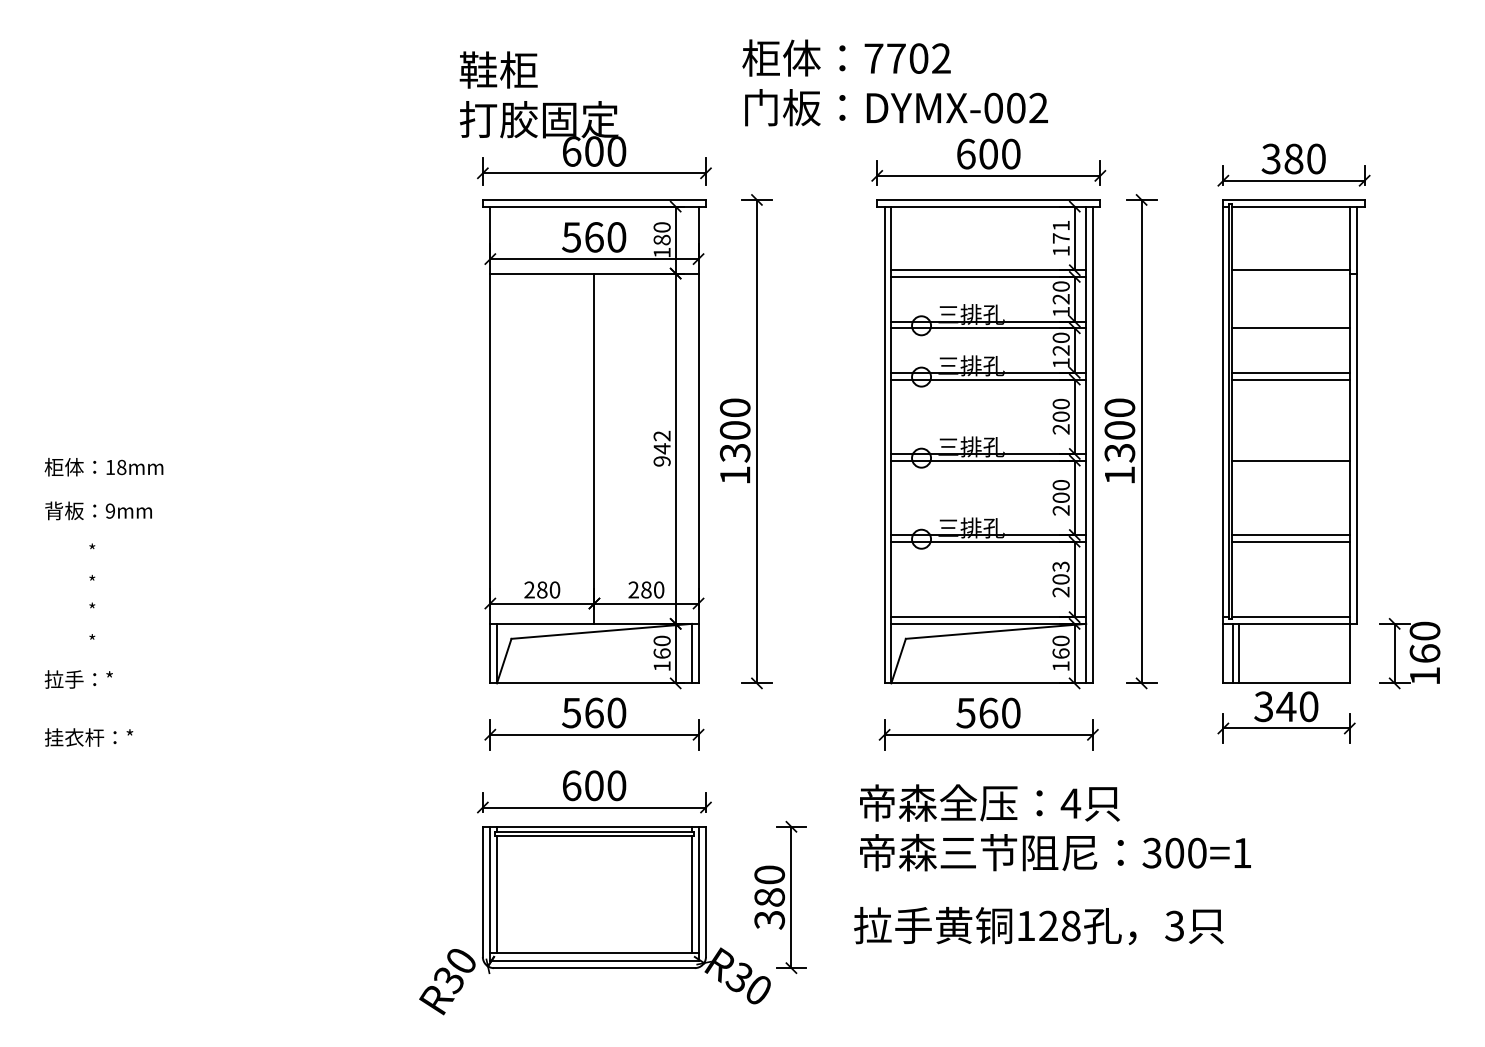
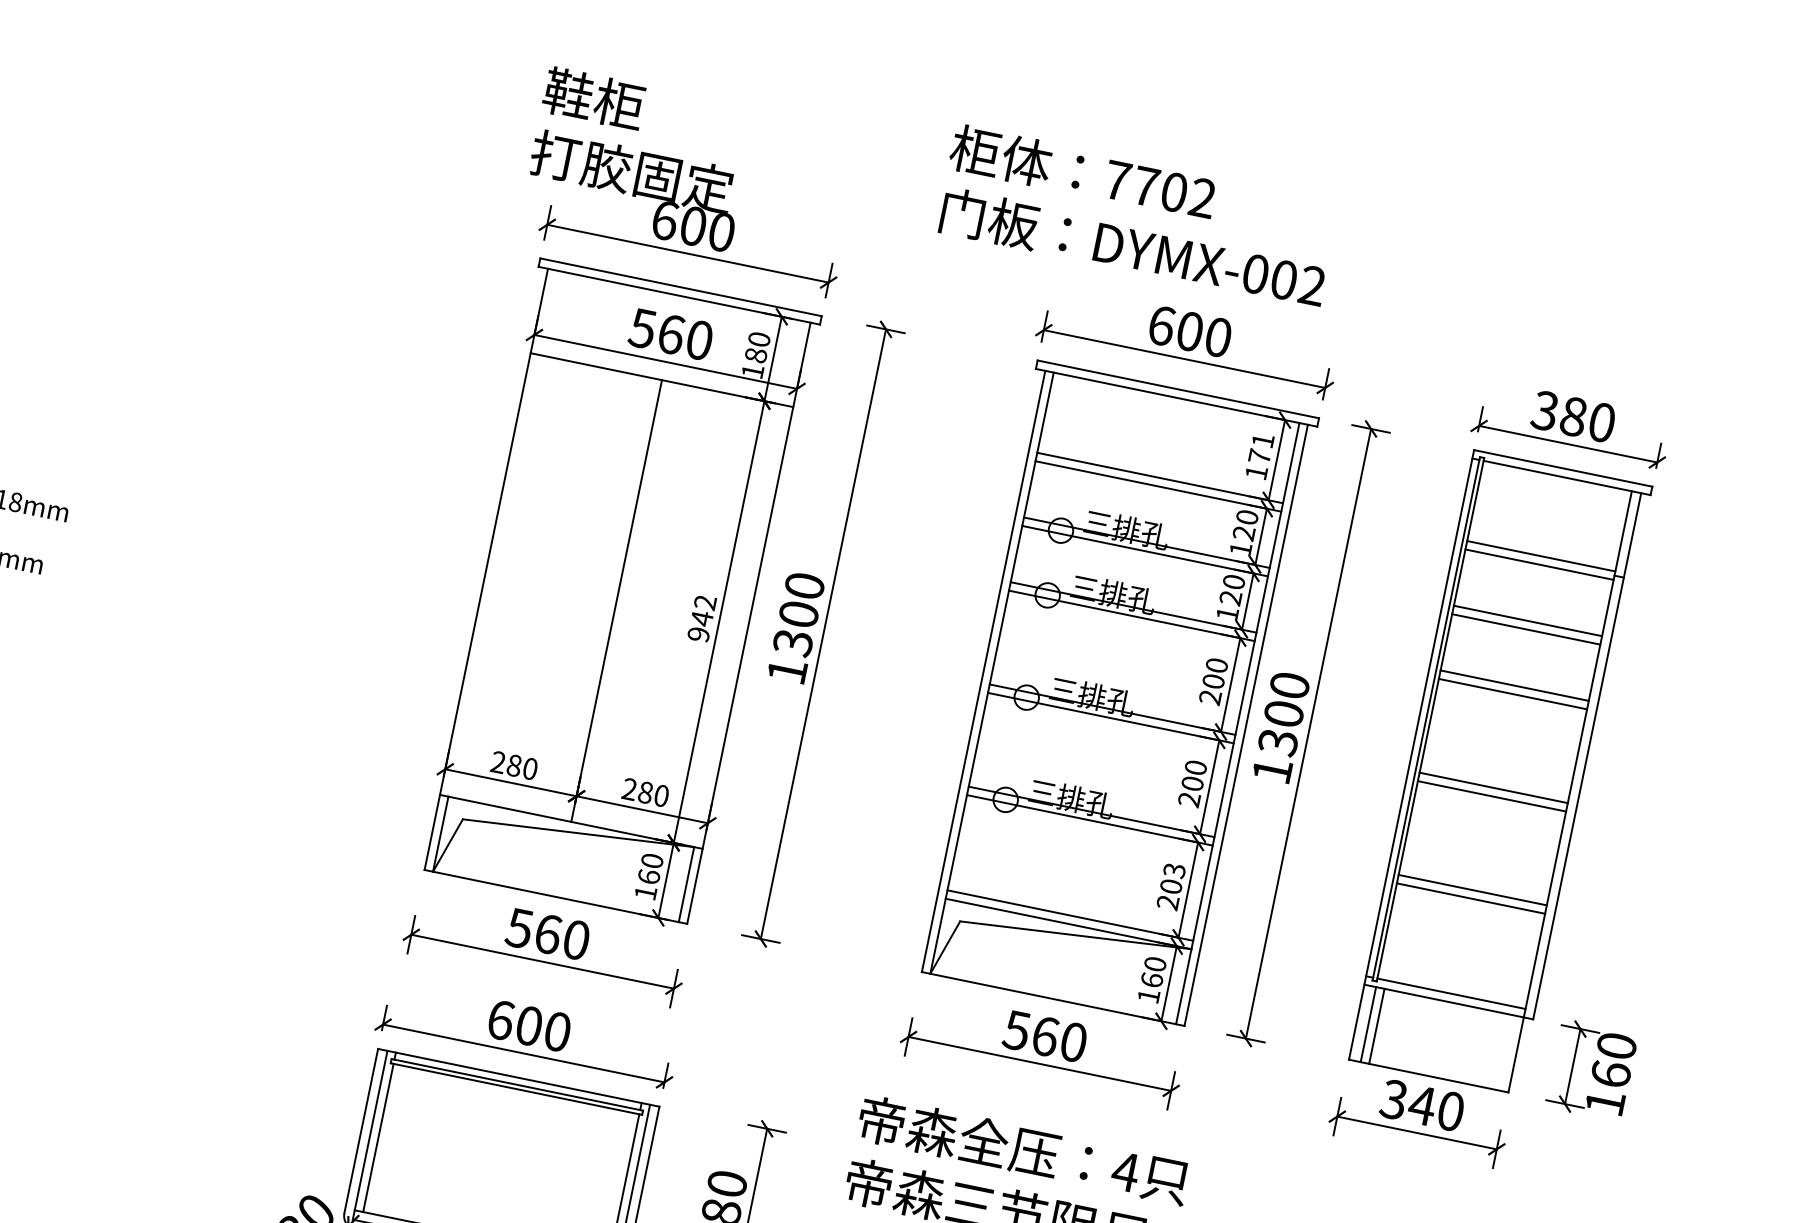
text: (894, 82) -> (1137, 216), moved
line: (1290, 276) -> (1538, 564), added
line: (1290, 321) -> (1527, 620), added
line: (1290, 453) -> (1493, 787), added

